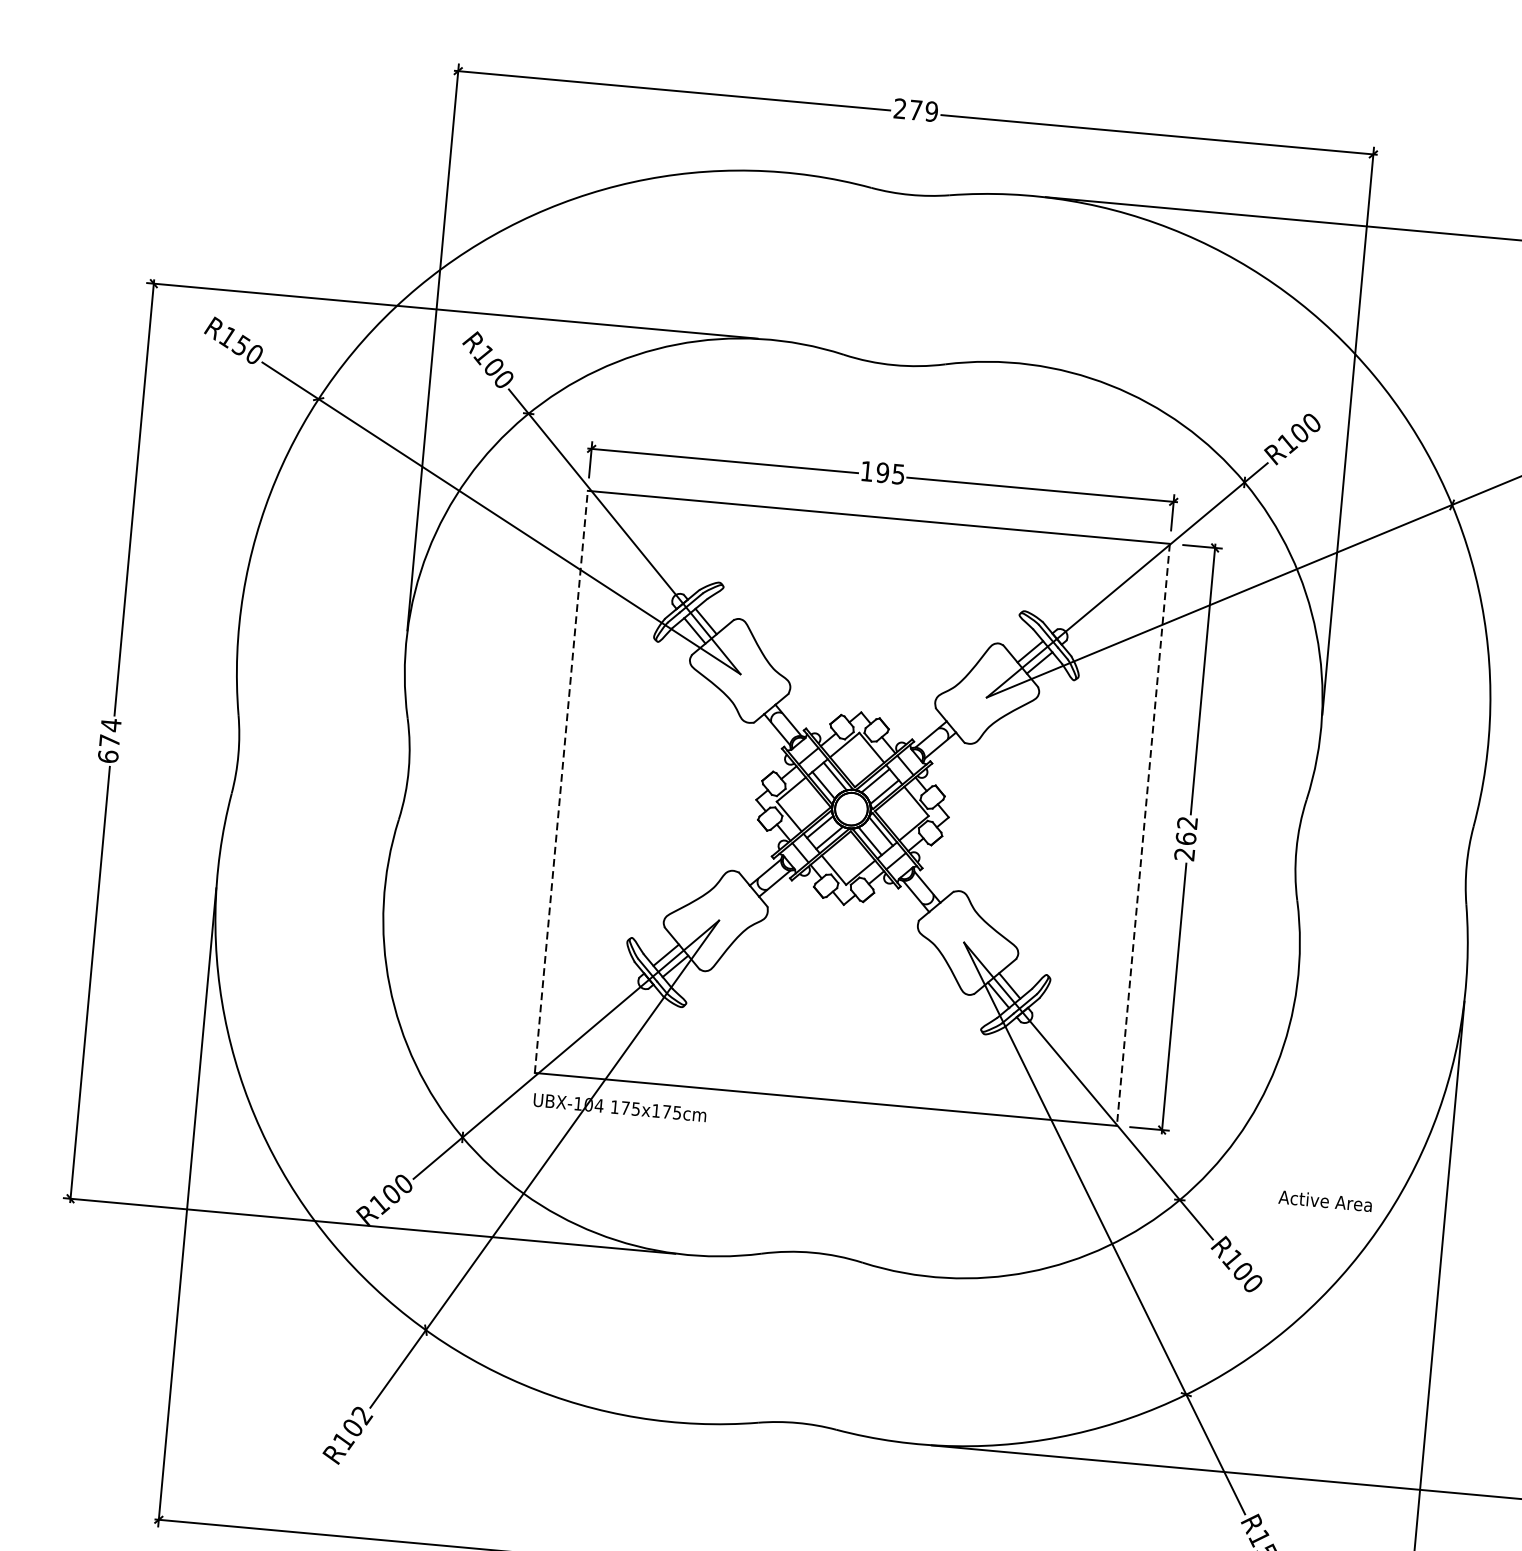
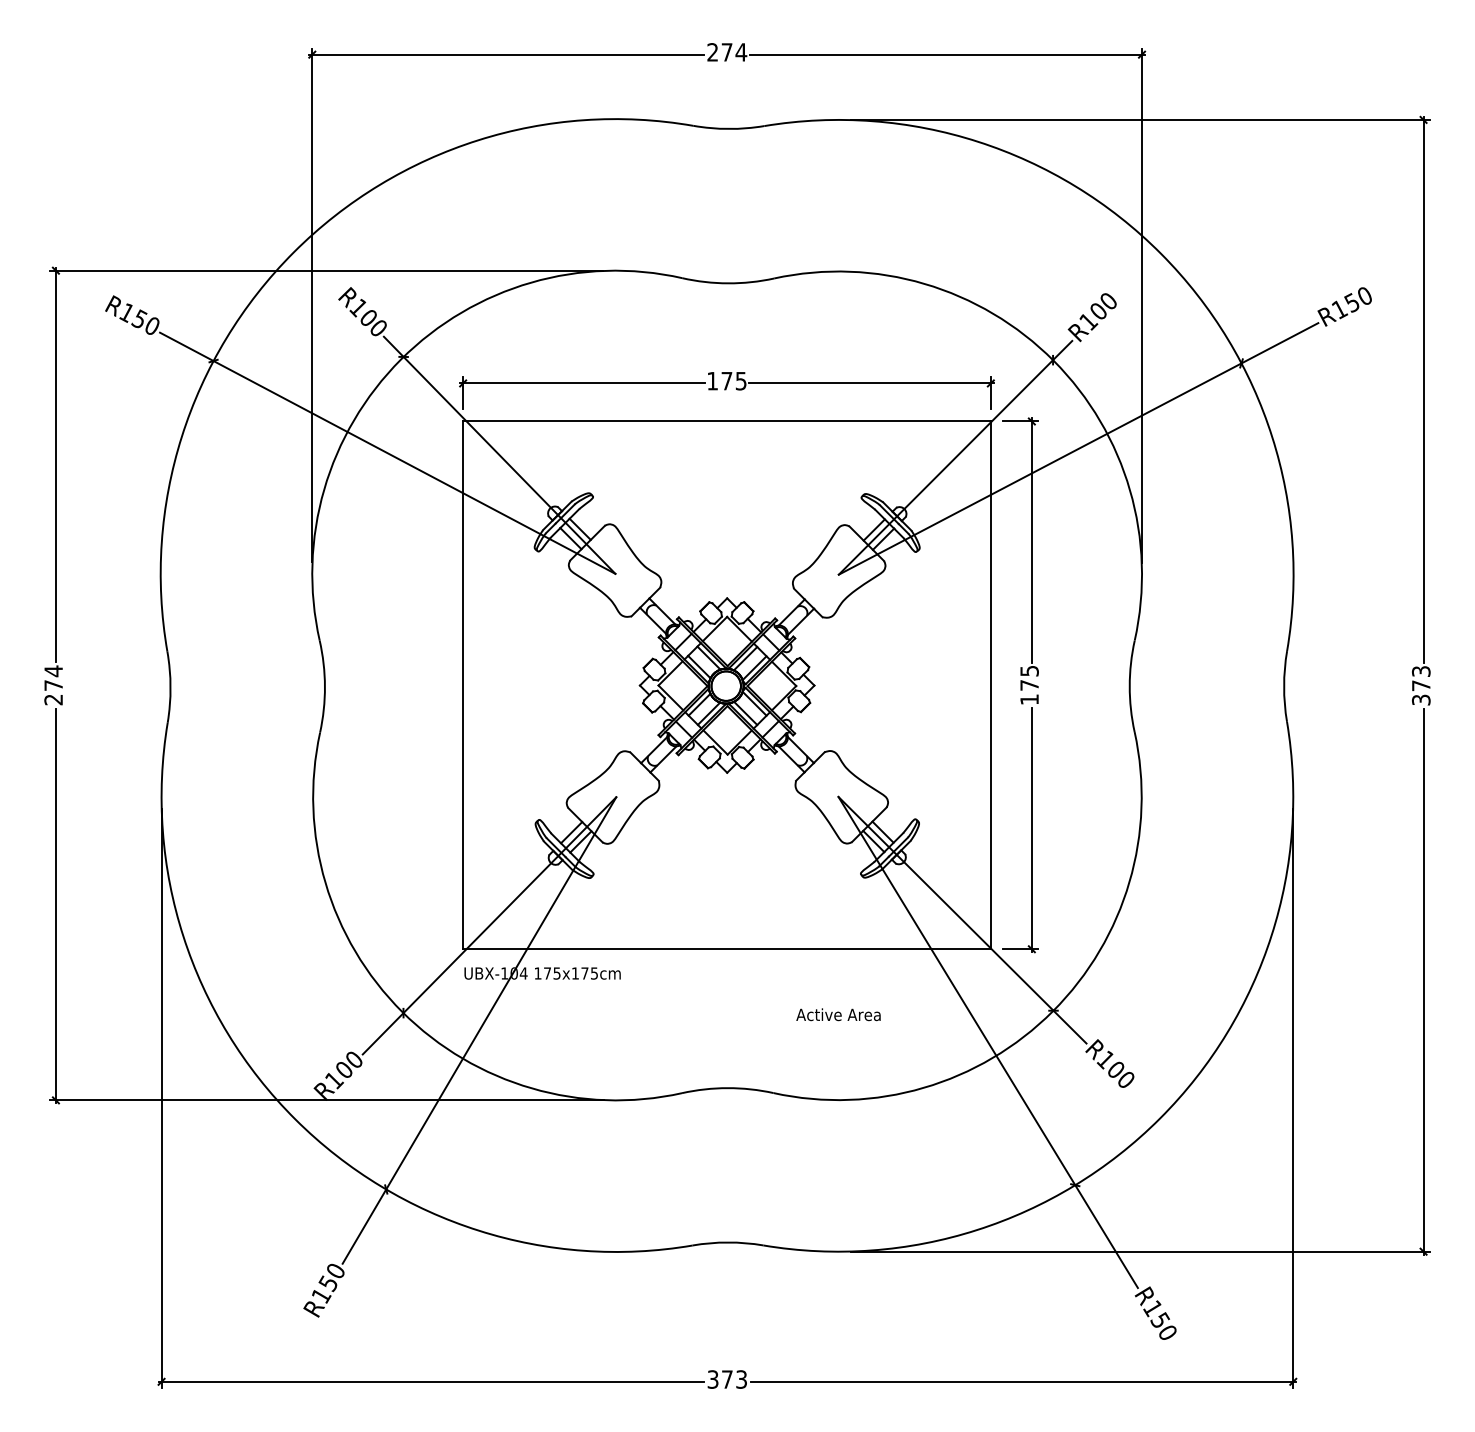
text: (931, 111) -> (741, 52), 279 -> 274
text: (882, 472) -> (726, 380), 195 -> 175
text: (108, 756) -> (53, 699), 674 -> 274
line: (561, 782) -> (463, 685), dashed -> solid
line: (1142, 834) -> (990, 685), dashed -> solid
text: (1185, 838) -> (1029, 685), 262 -> 175
text: (1325, 1200) -> (838, 1014), moved
text: (356, 1421) -> (331, 1277), R102 -> R150

